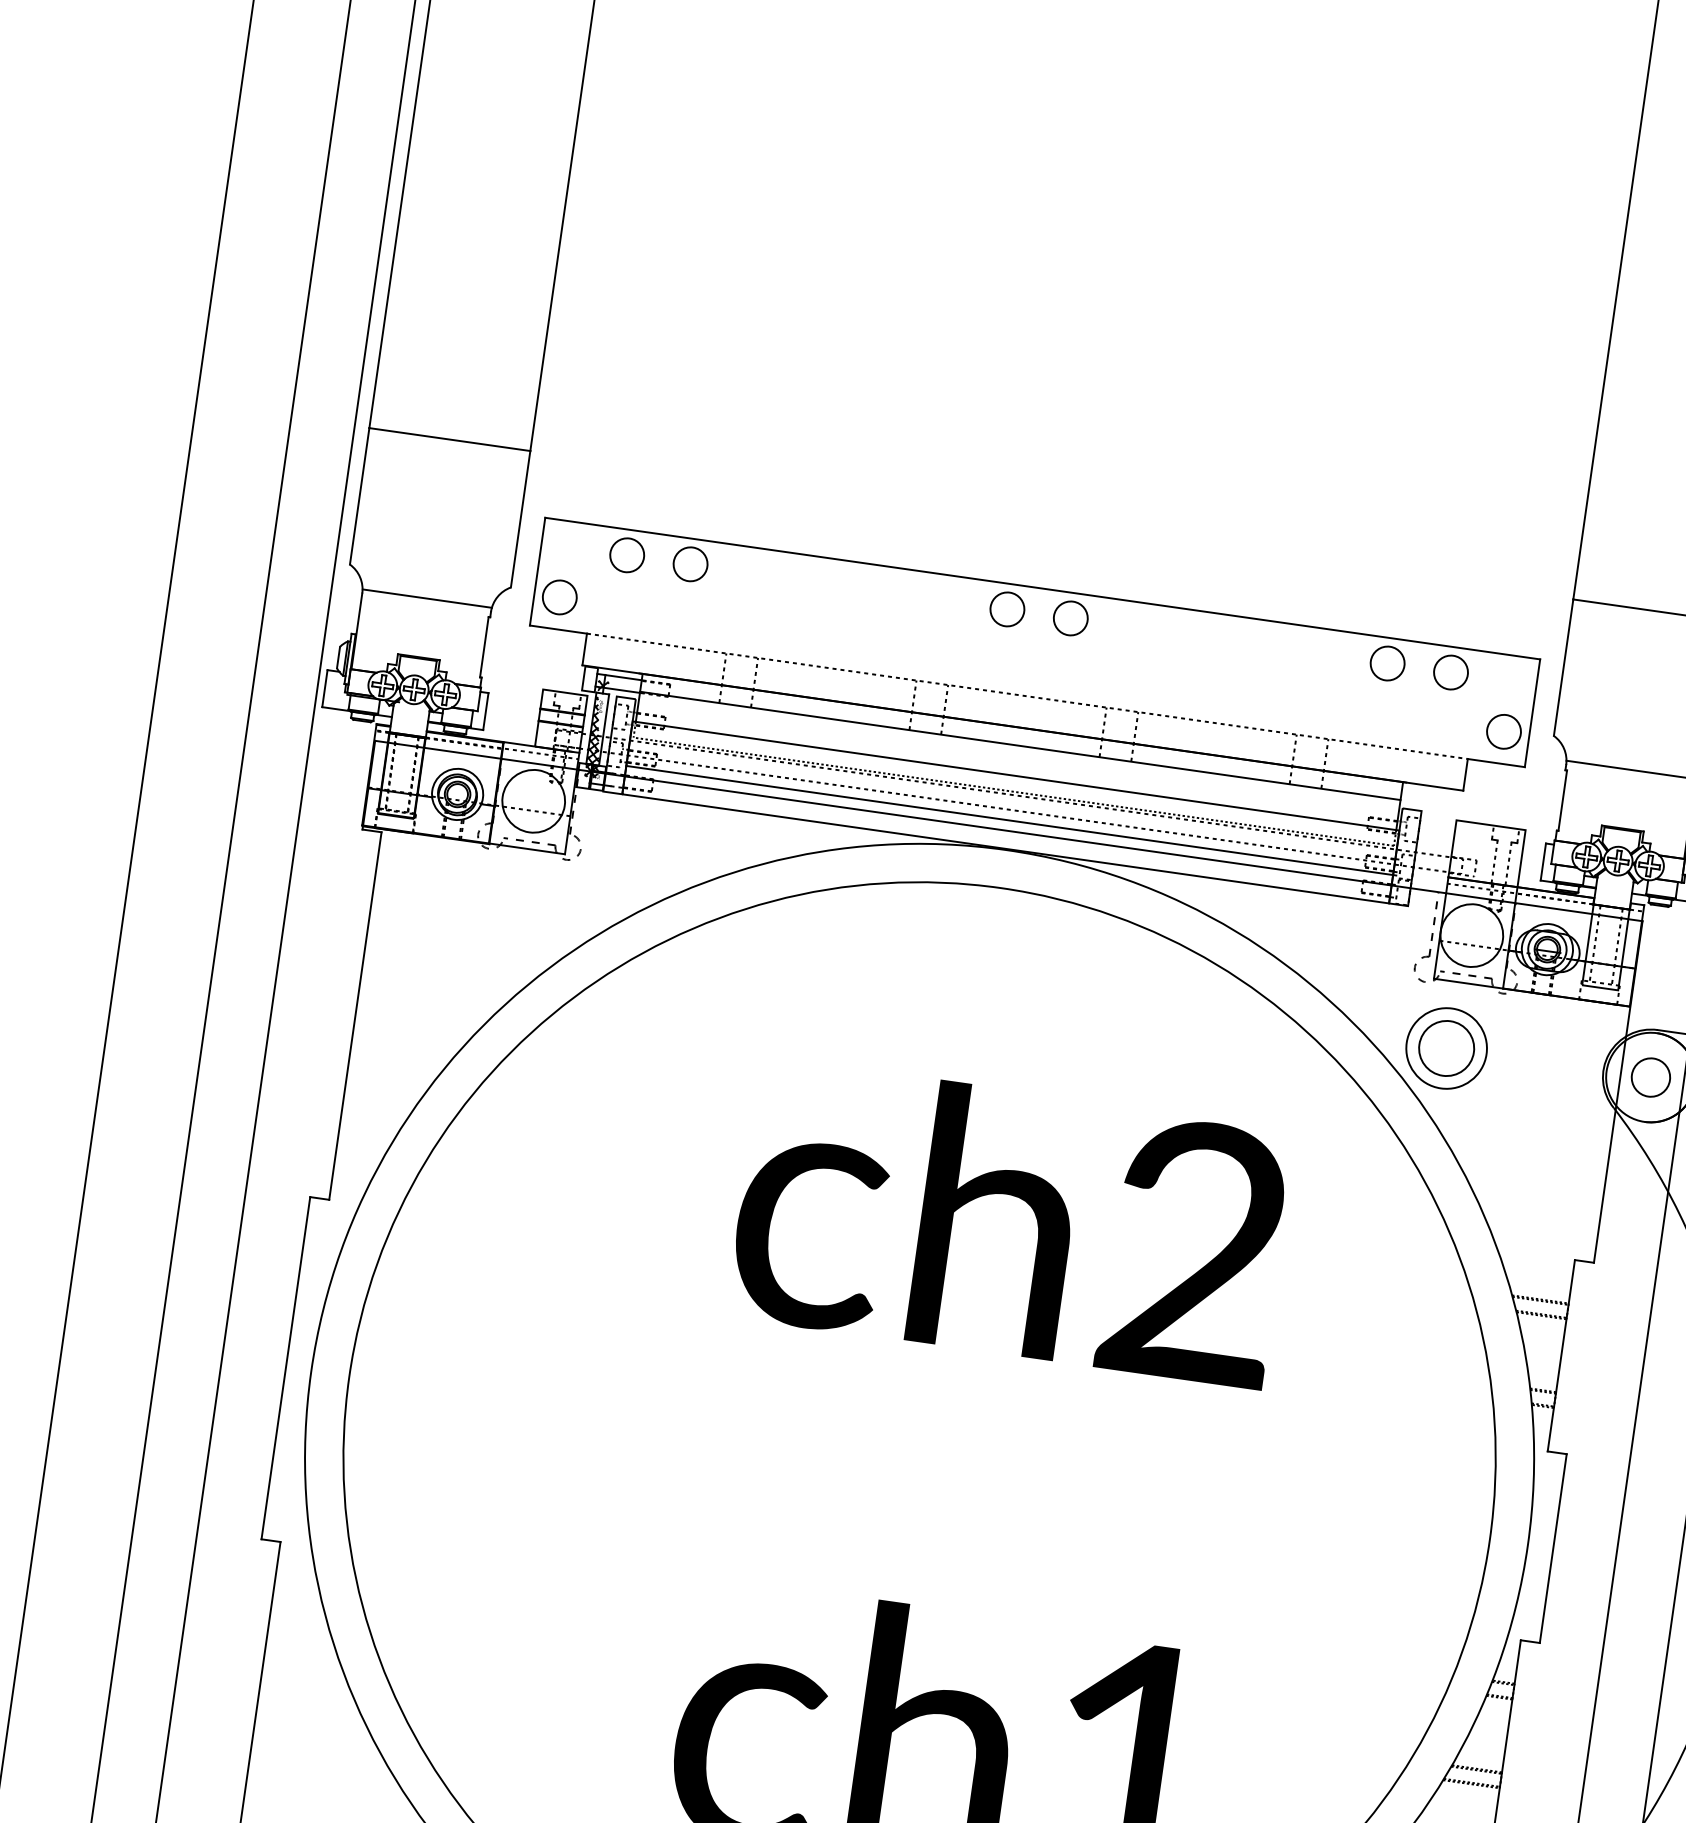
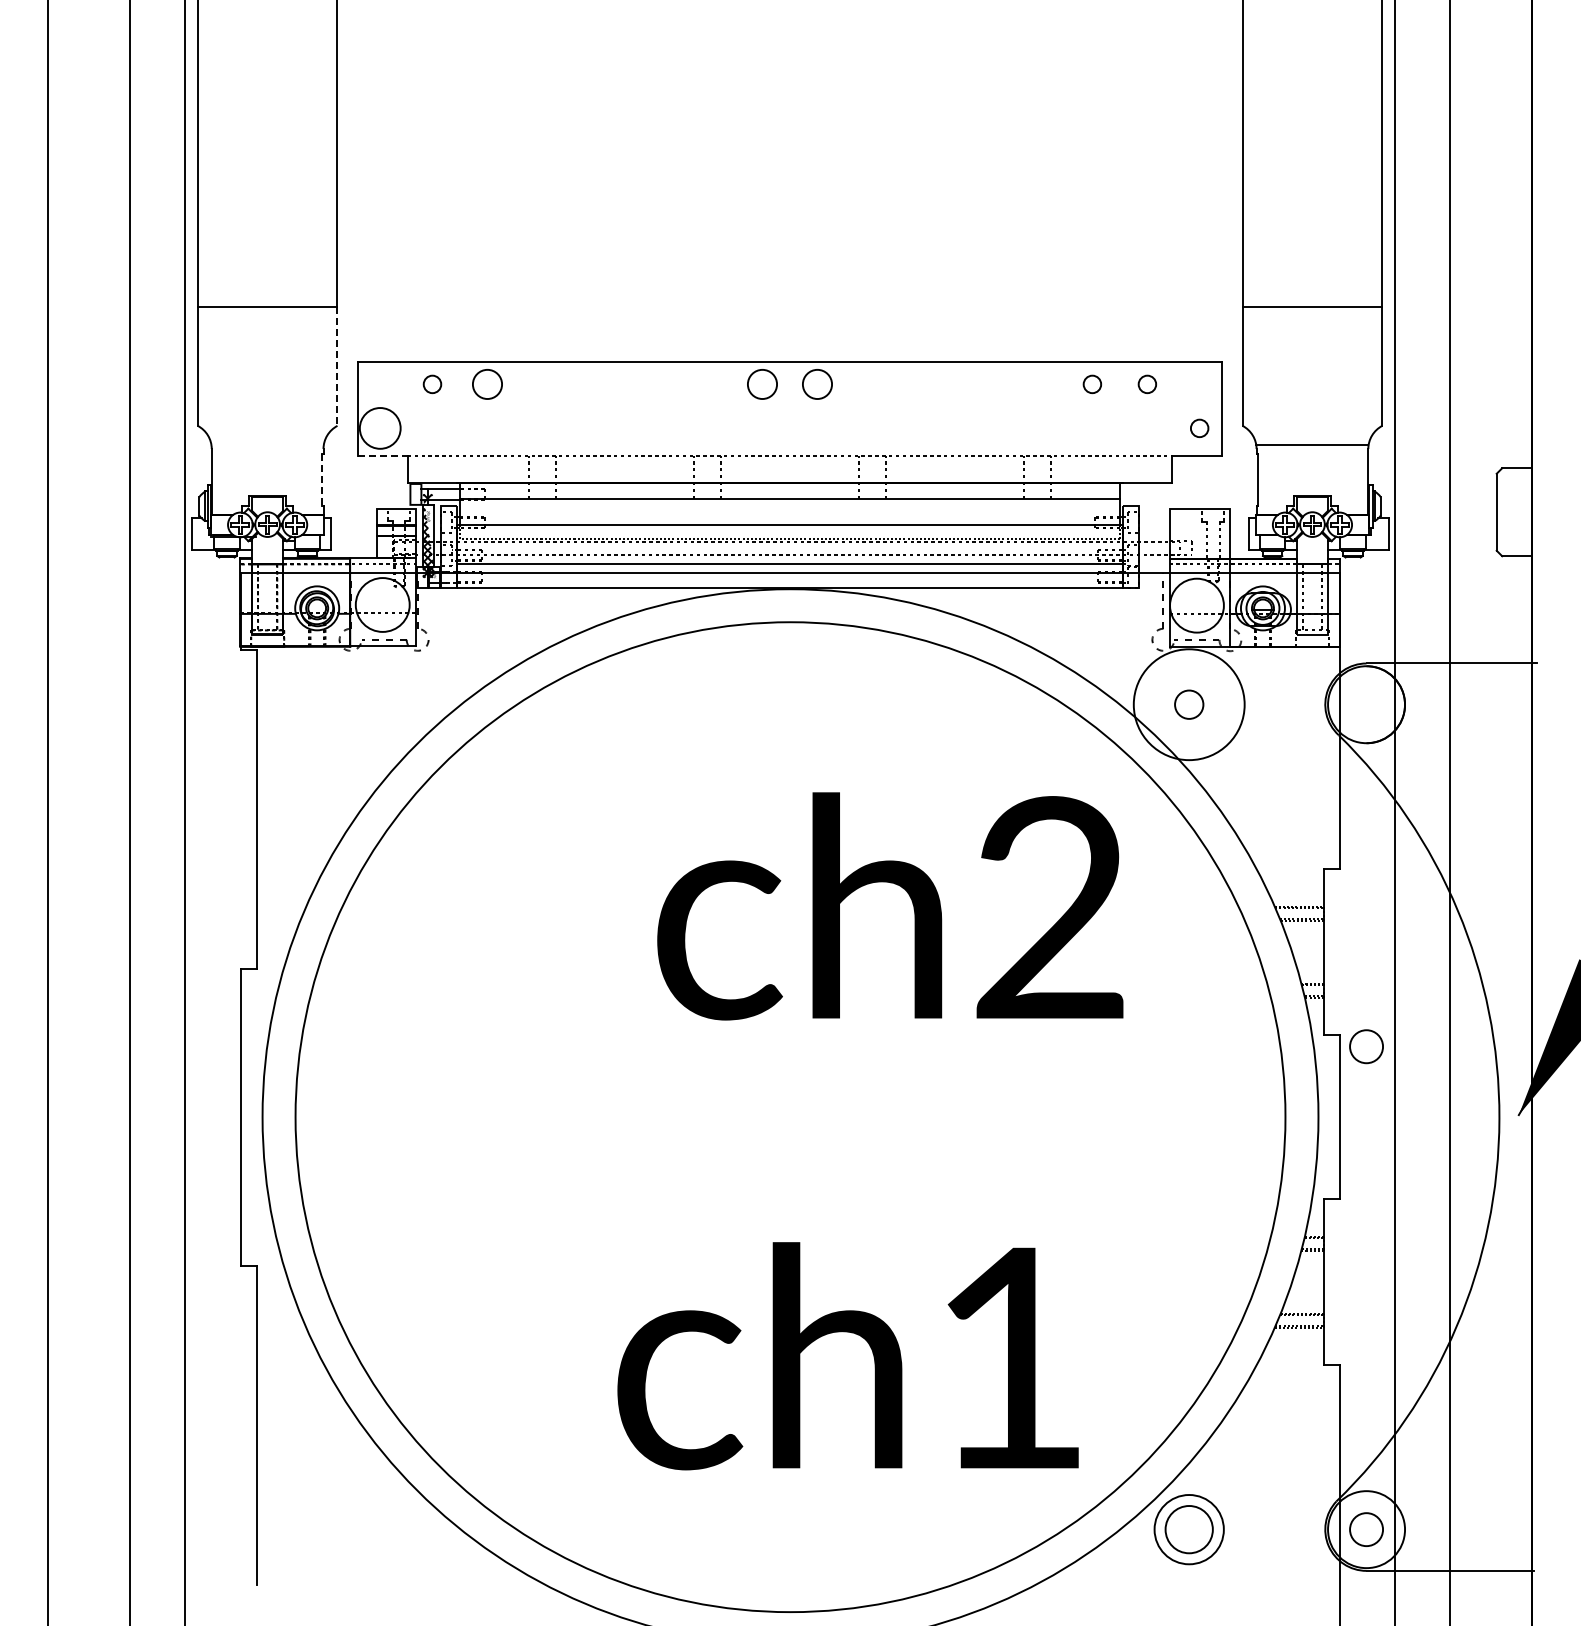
line: (520, 520) -> (337, 367), solid -> dashed
circle: (627, 555) -> (432, 384), size x0.6
circle: (558, 597) -> (379, 428), size x1.4
line: (427, 598) -> (267, 445), removed
line: (559, 629) -> (383, 455), solid -> dashed
line: (484, 647) -> (322, 480), solid -> dashed
circle: (1387, 663) -> (1092, 384), size x0.6
circle: (1451, 672) -> (1147, 384), size x0.6
circle: (1503, 731) -> (1199, 428), size x0.6
circle: (1445, 1048) -> (1188, 704), size x0.6
circle: (1445, 1048) -> (1188, 704), size x1.6
circle: (1650, 1077) -> (1366, 1046), moved
text: (1011, 1223) -> (890, 906), moved

